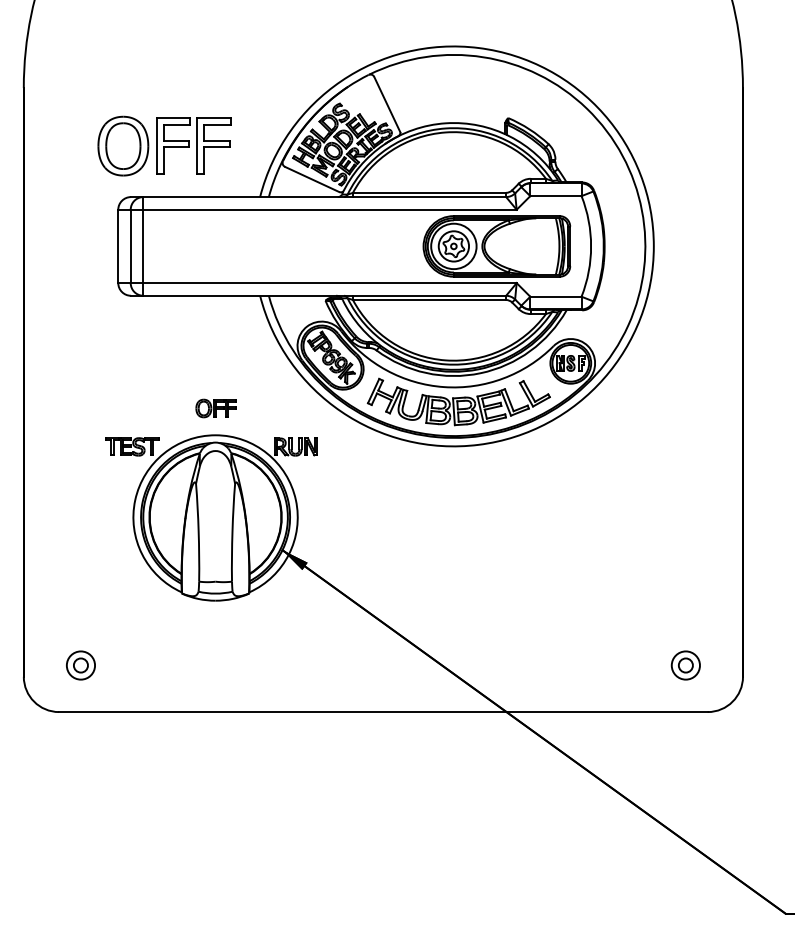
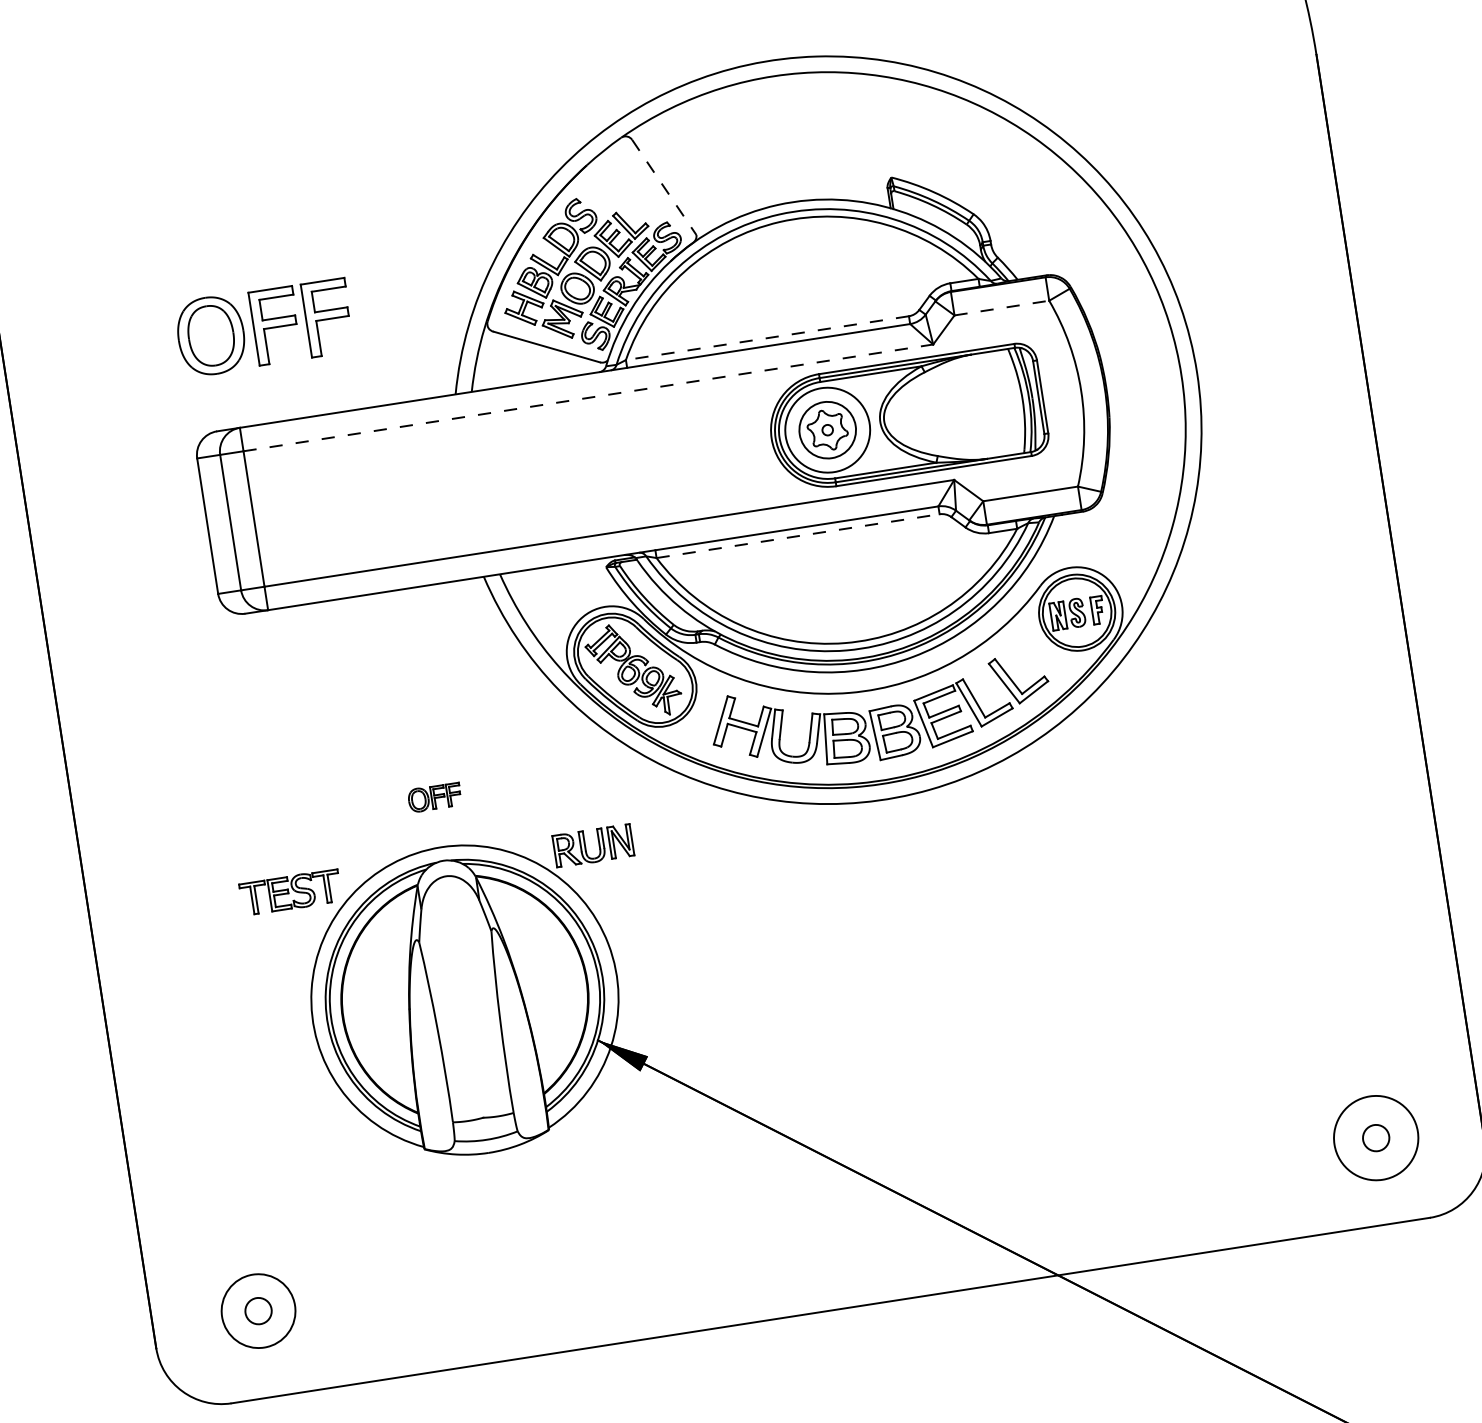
line: (387, 104) -> (664, 186), solid -> dashed
part: (164, 145) -> (264, 326), size x0.7
line: (429, 192) -> (767, 337), solid -> dashed
line: (555, 196) -> (1001, 308), solid -> dashed
line: (330, 209) -> (589, 397), solid -> dashed
line: (429, 300) -> (798, 537), solid -> dashed
part: (215, 408) -> (433, 797), size x0.7
circle: (80, 665) -> (257, 1311), size x1.4
circle: (685, 665) -> (1375, 1138), size x1.6

